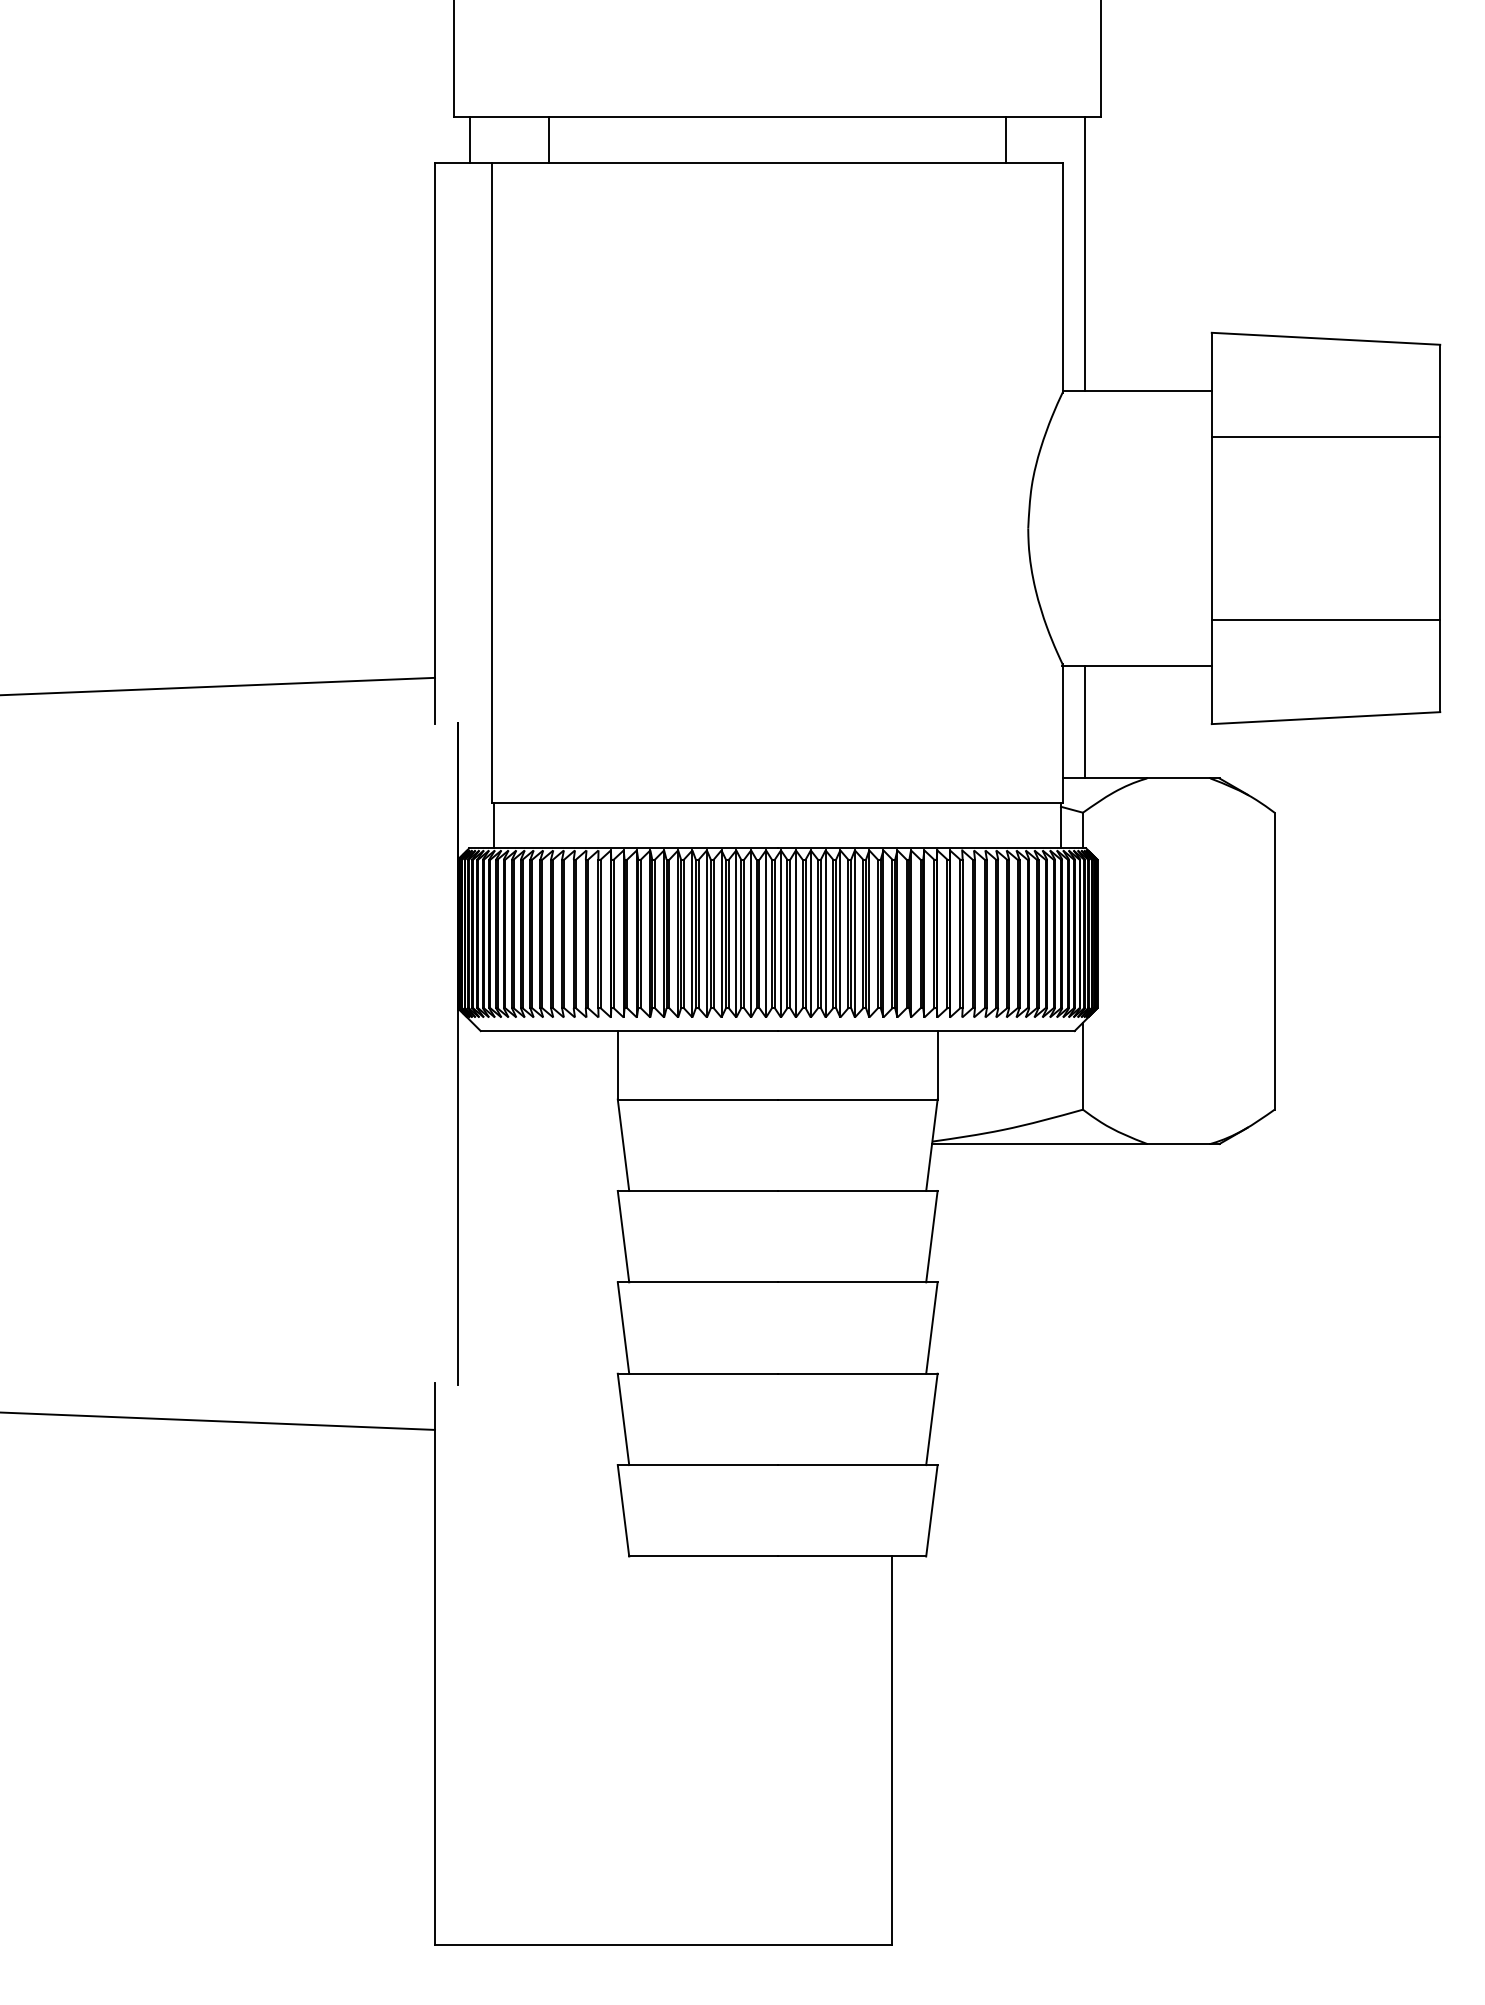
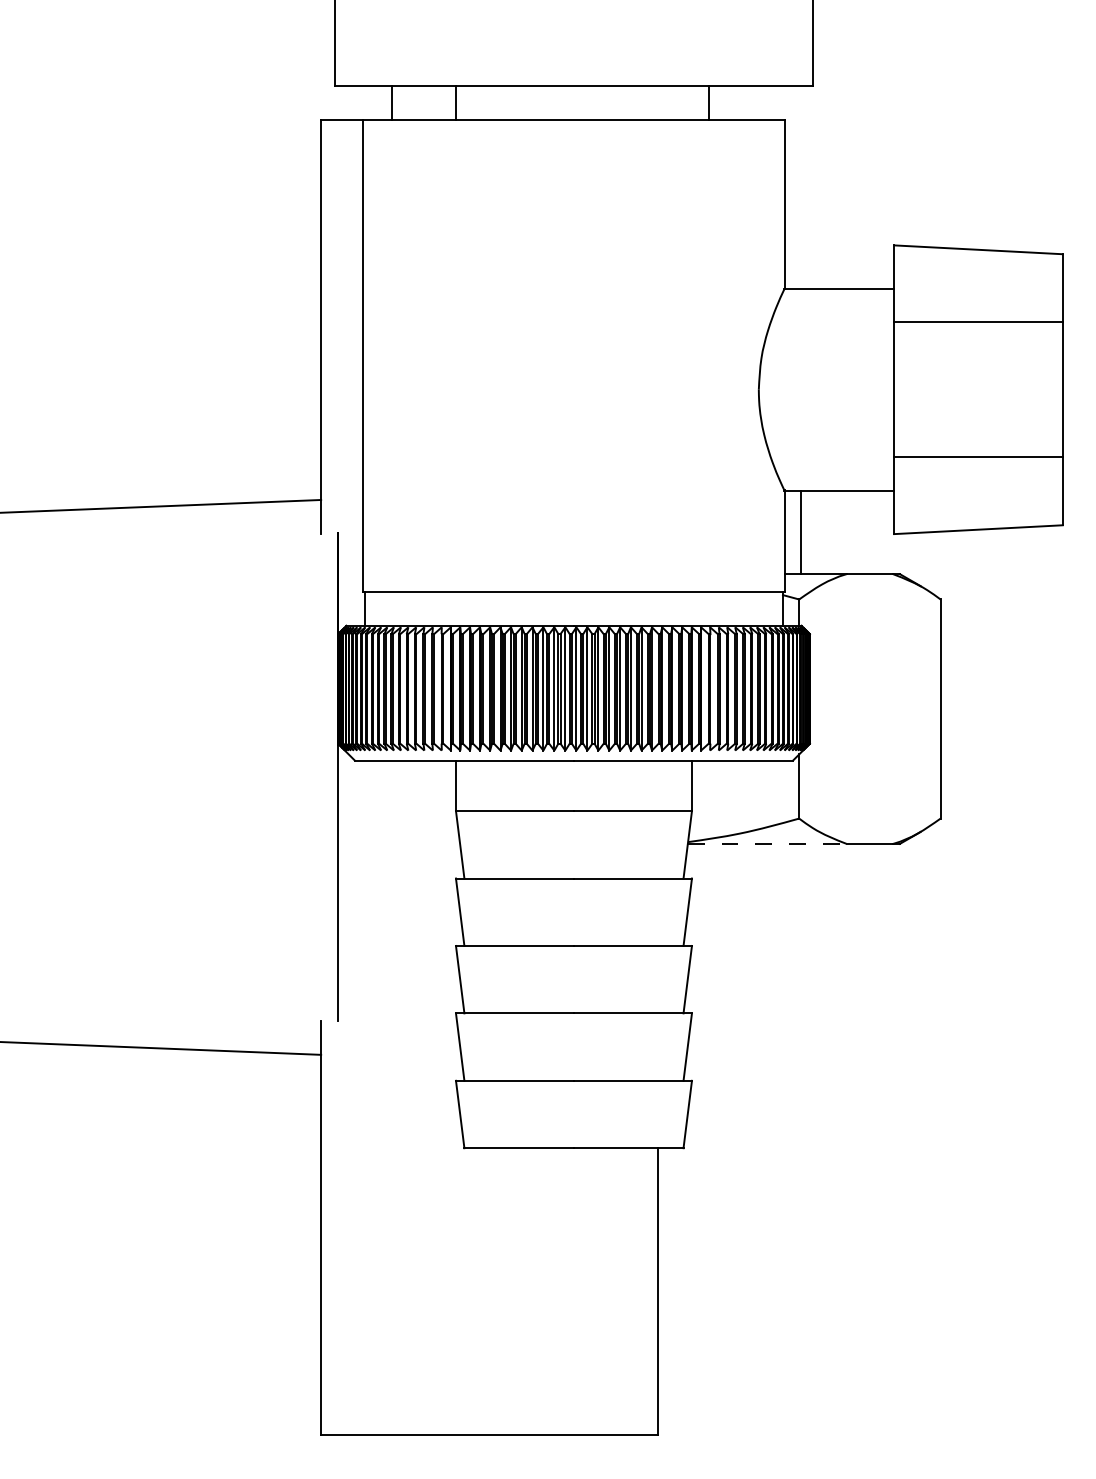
line: (470, 139) -> (391, 102), moved
line: (549, 139) -> (455, 102), moved
line: (1006, 139) -> (708, 102), moved
line: (1084, 254) -> (800, 187), removed
line: (1039, 1143) -> (767, 843), solid -> dashed

